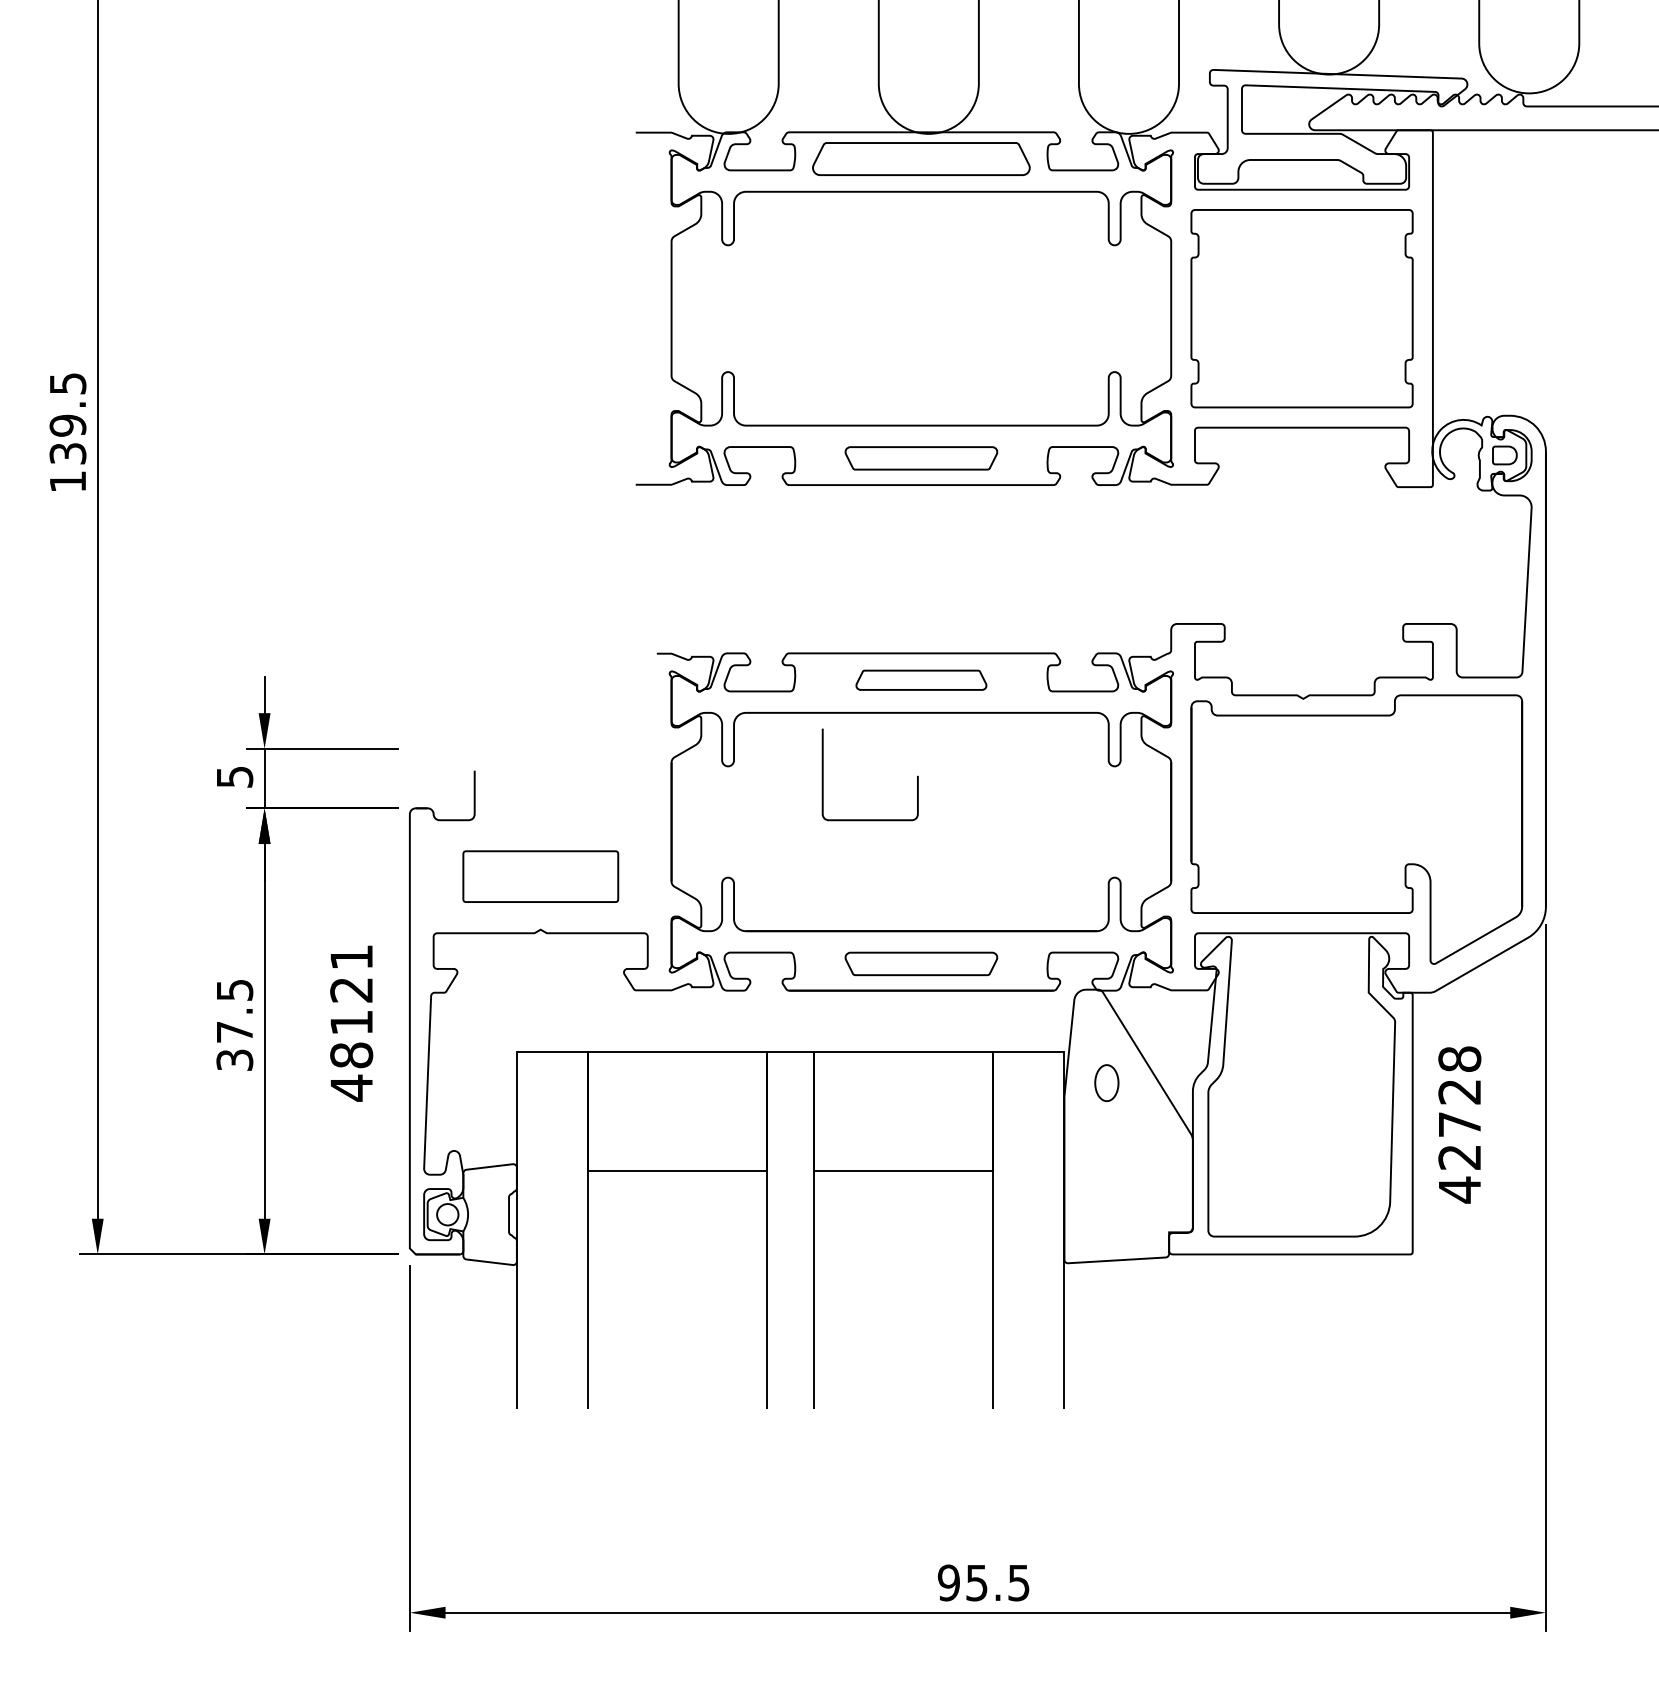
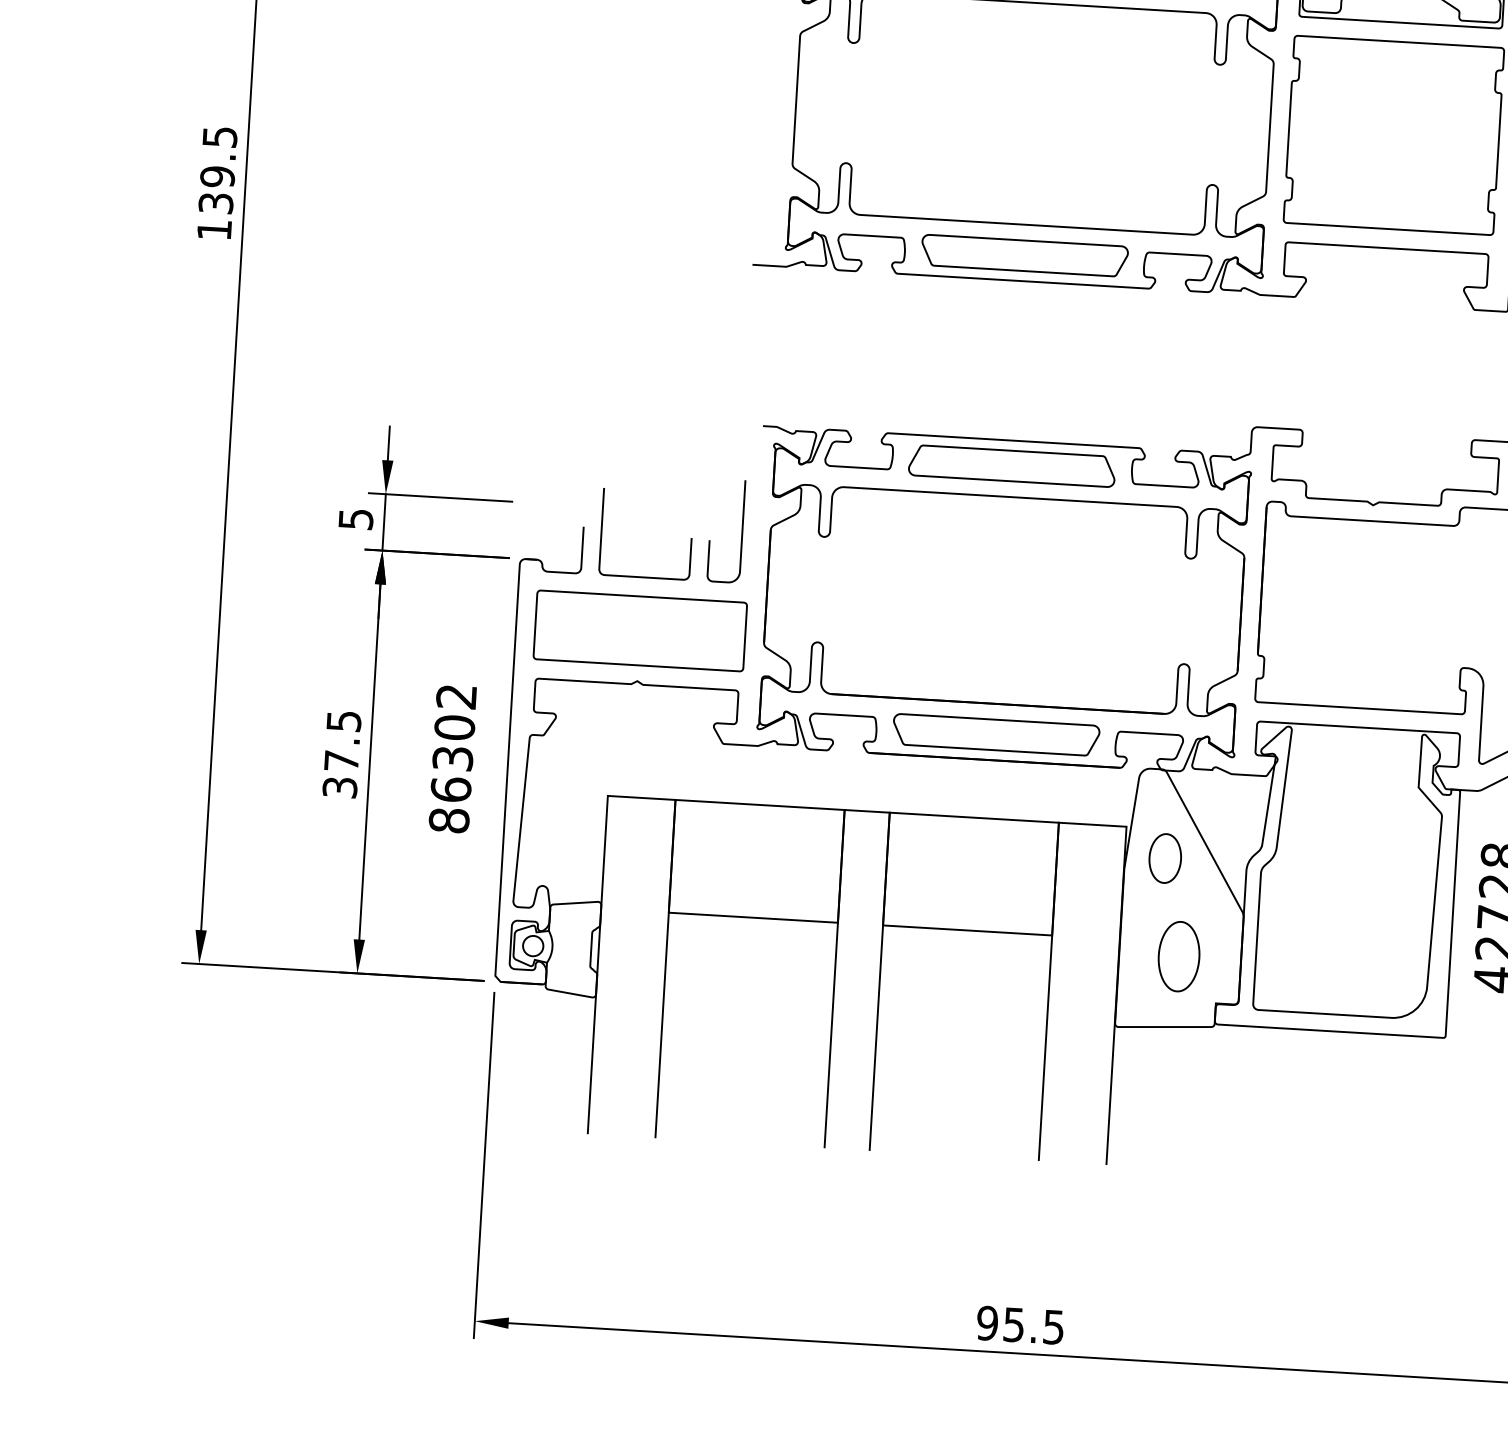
part: (921, 458) -> (1024, 255), size x1.43
part: (921, 680) -> (1012, 466), size x1.67
curve: (641, 766) -> (742, 532), added
curve: (869, 819) -> (643, 576), moved
part: (540, 876) -> (640, 630), size x1.43
part: (921, 963) -> (996, 734), size x1.43
text: (351, 1023) -> (452, 759), 48121 -> 86302
part: (1106, 1082) -> (1165, 857), size x1.43
part: (1127, 1185) -> (1179, 956), added

